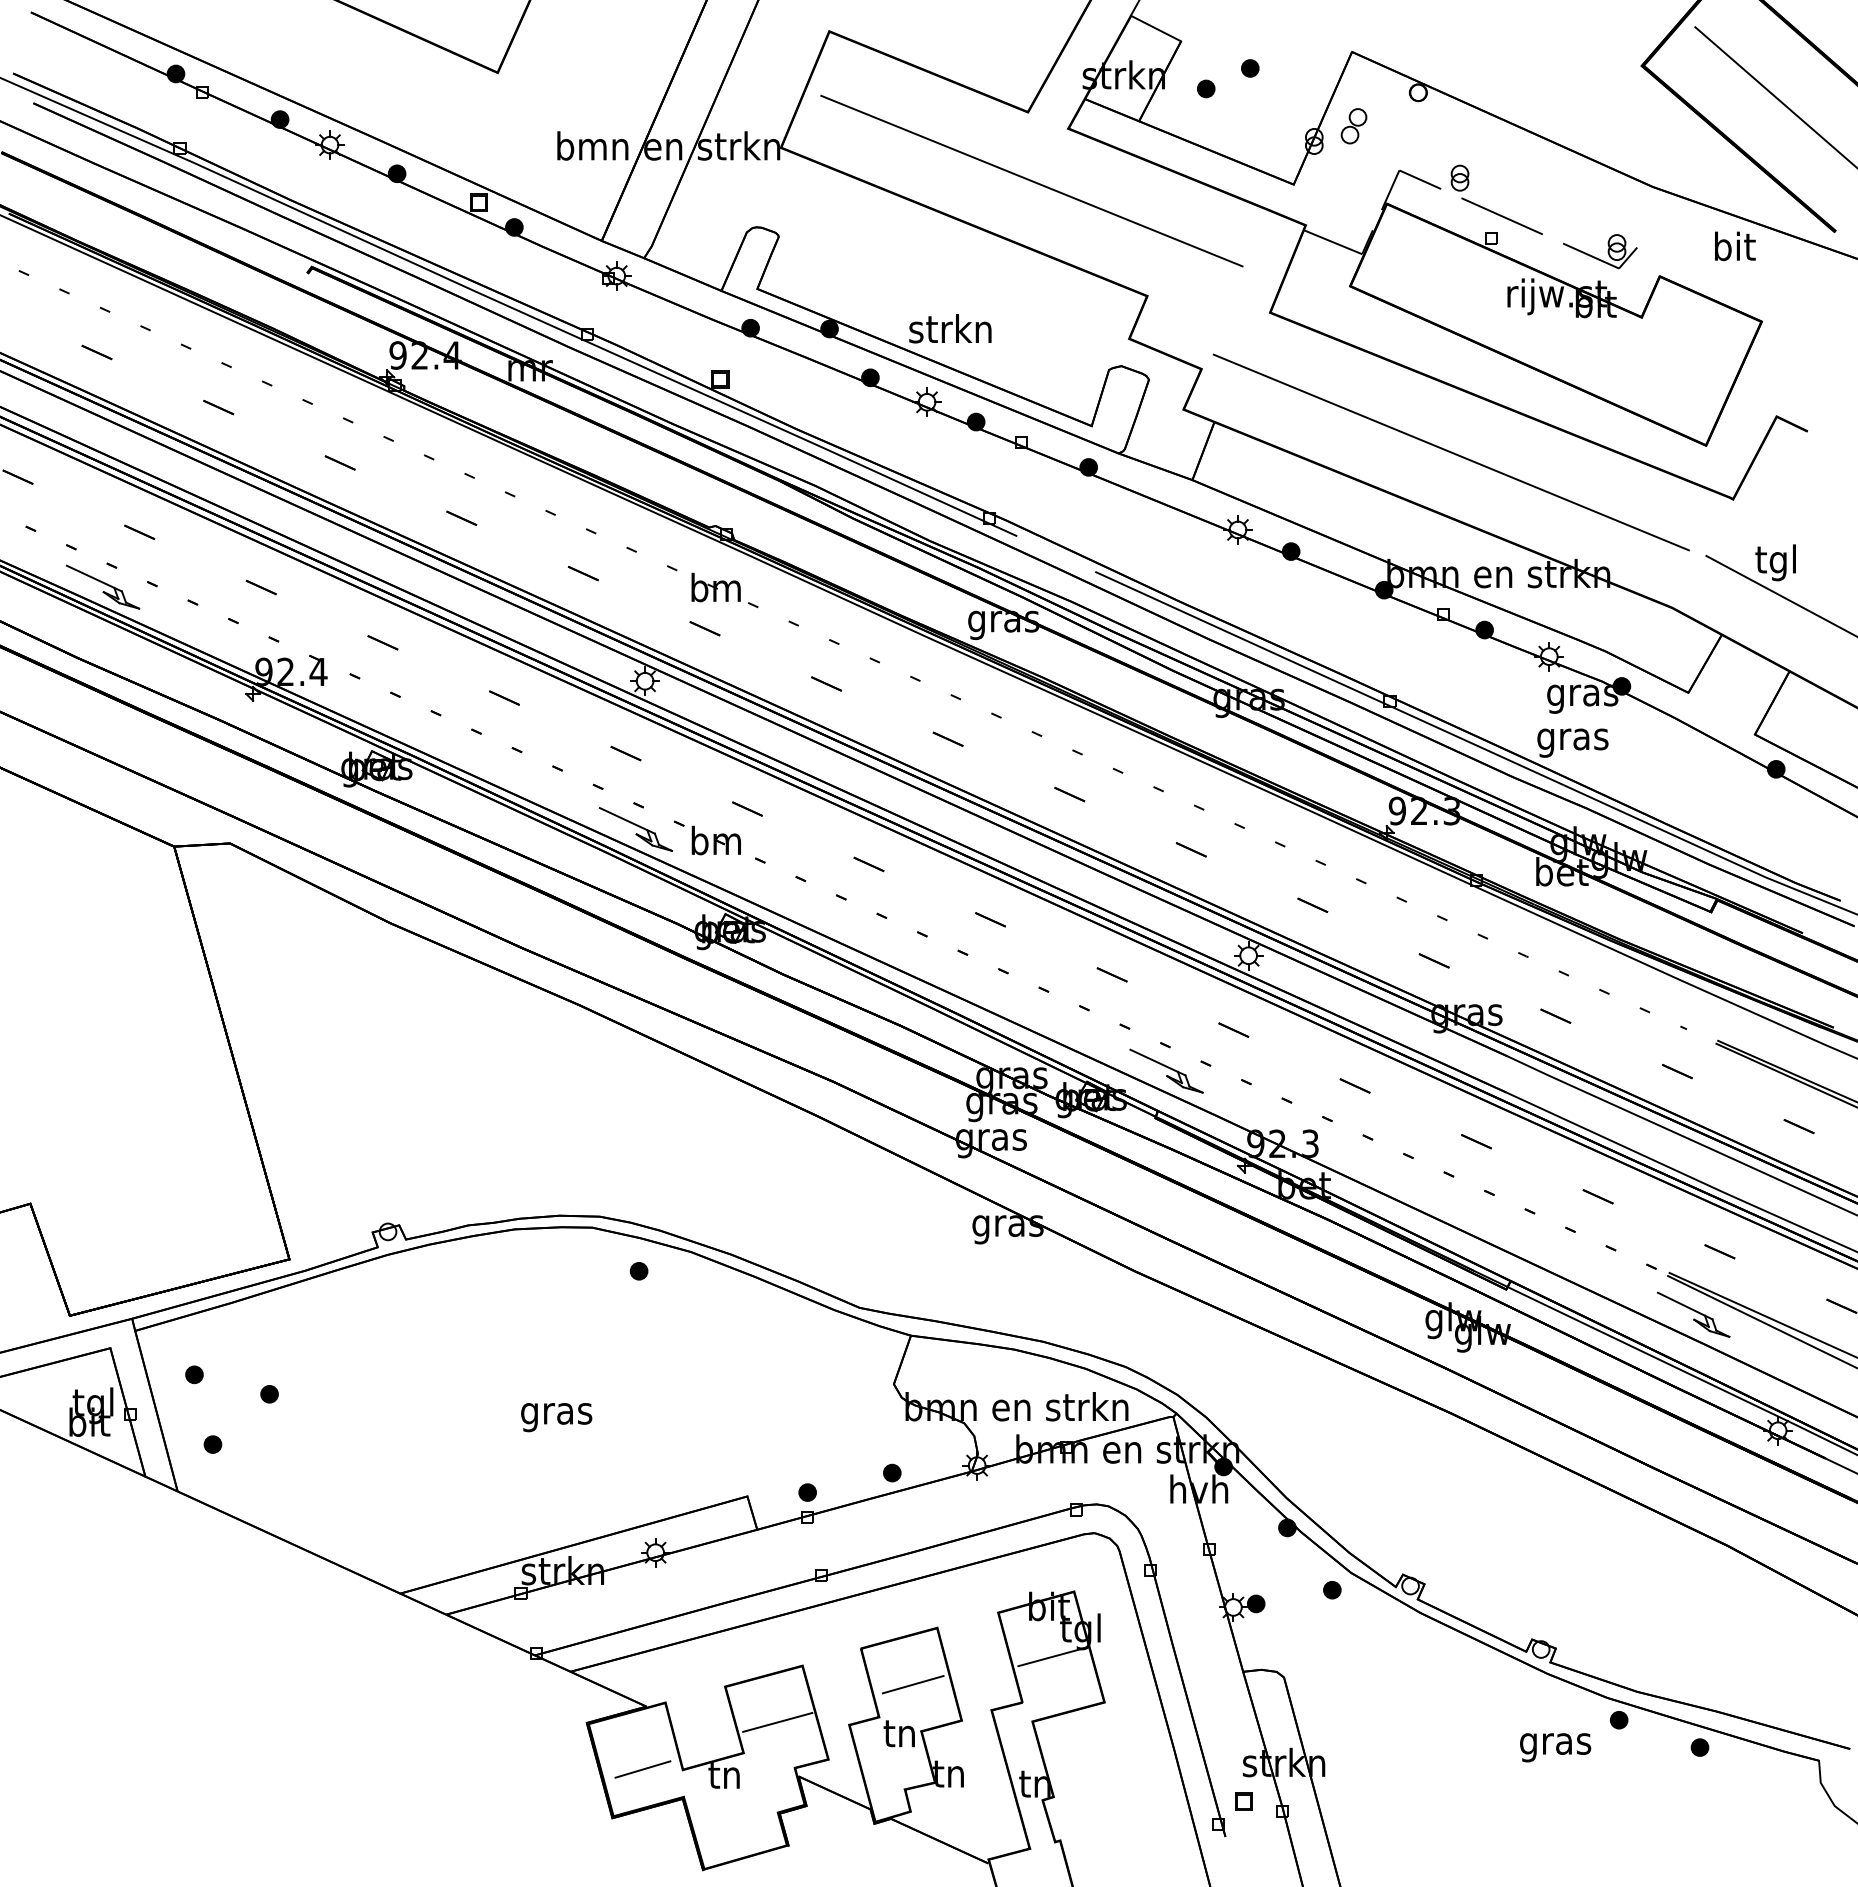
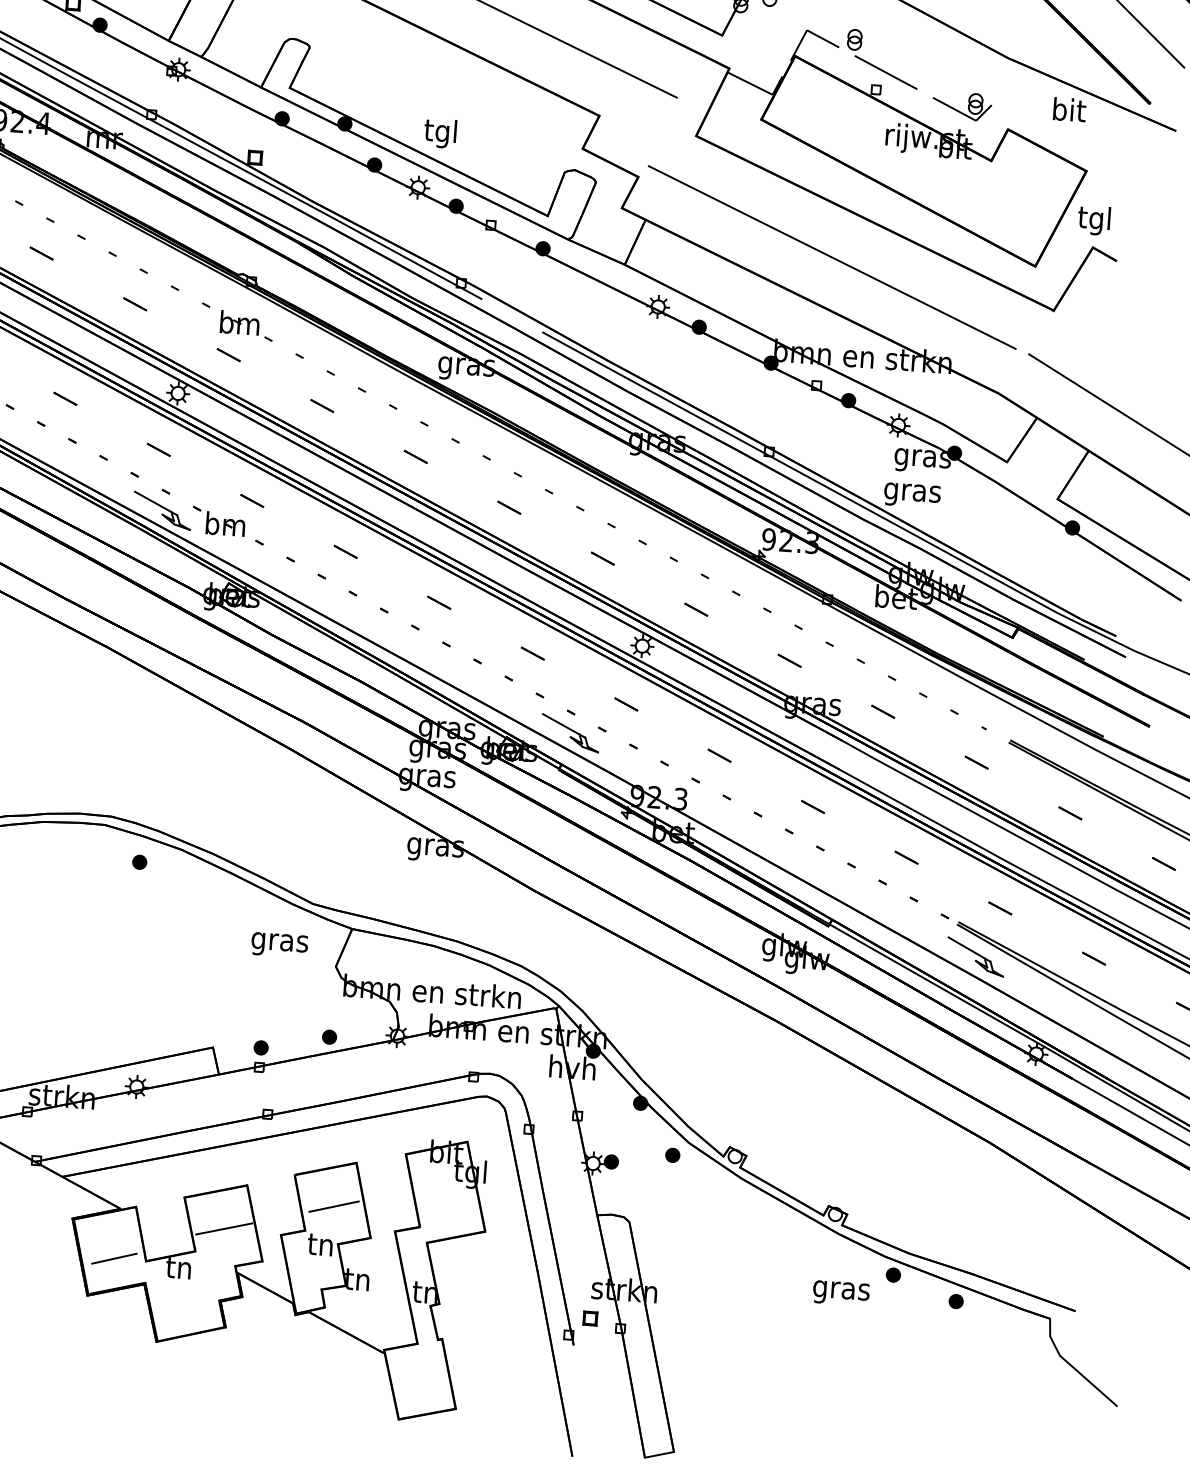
text: (950, 332) -> (440, 133), strkn -> tgl
text: (1775, 562) -> (1094, 220), moved
text: (556, 1417) -> (279, 945), moved
line: (1052, 1656) -> (446, 1192), removed

